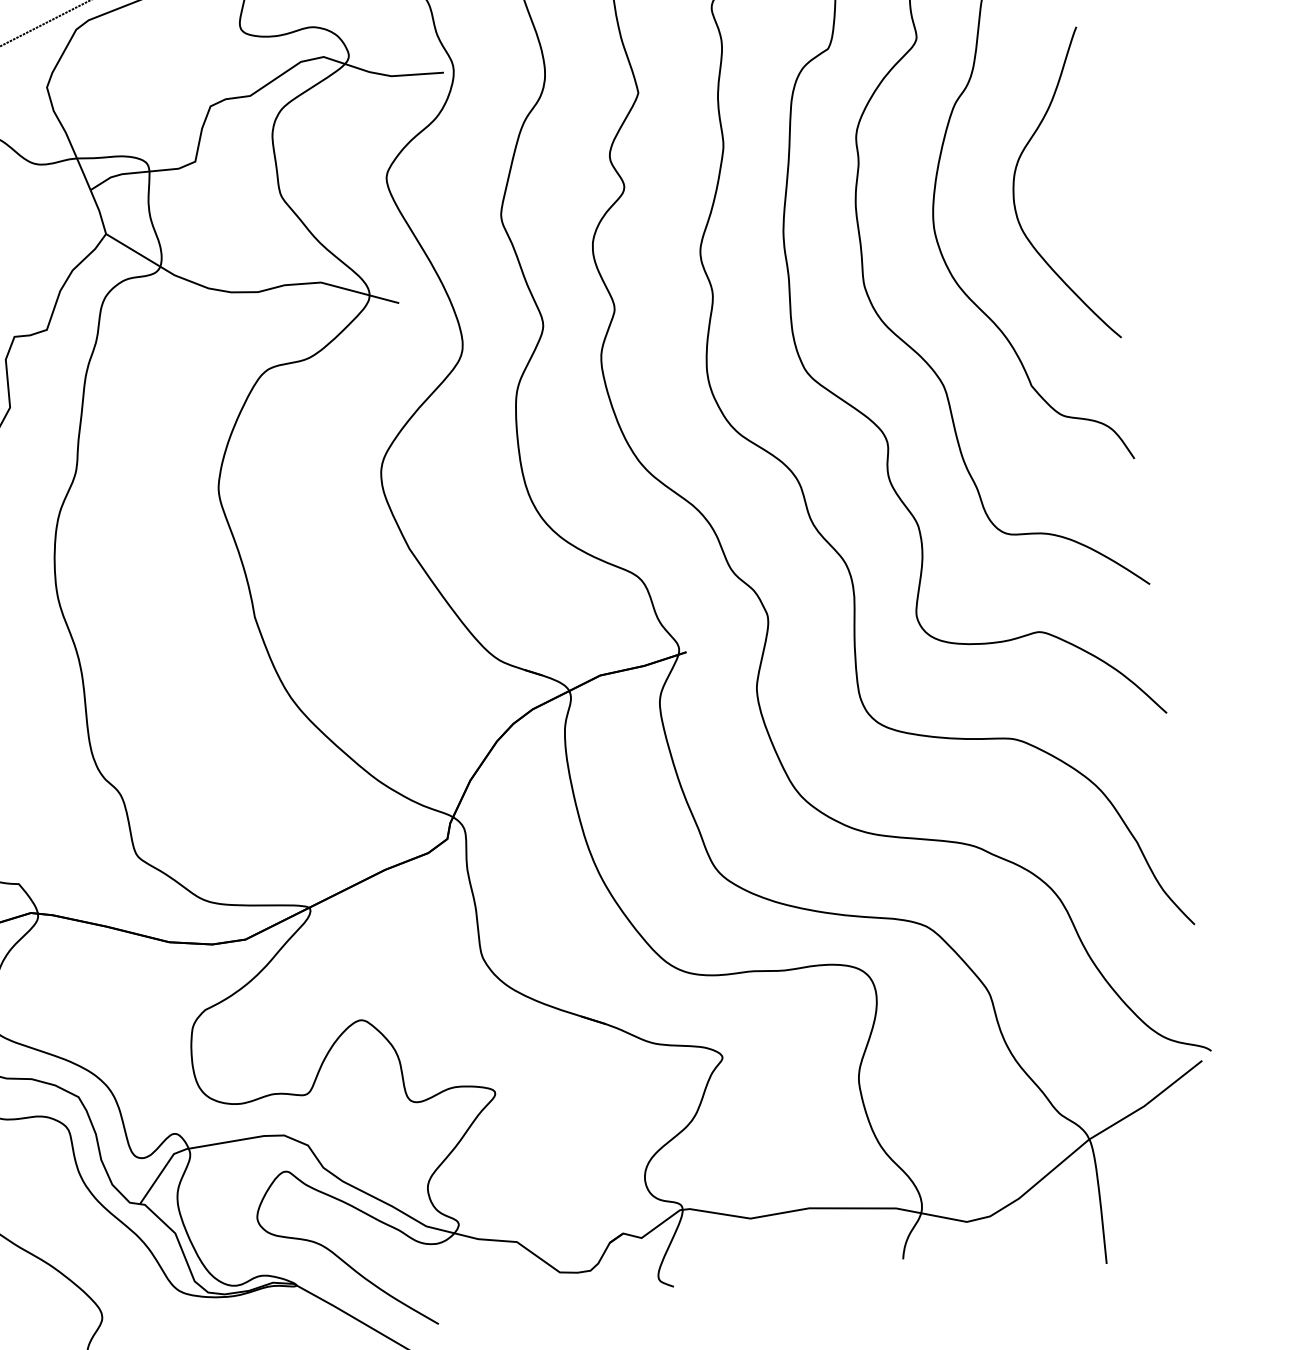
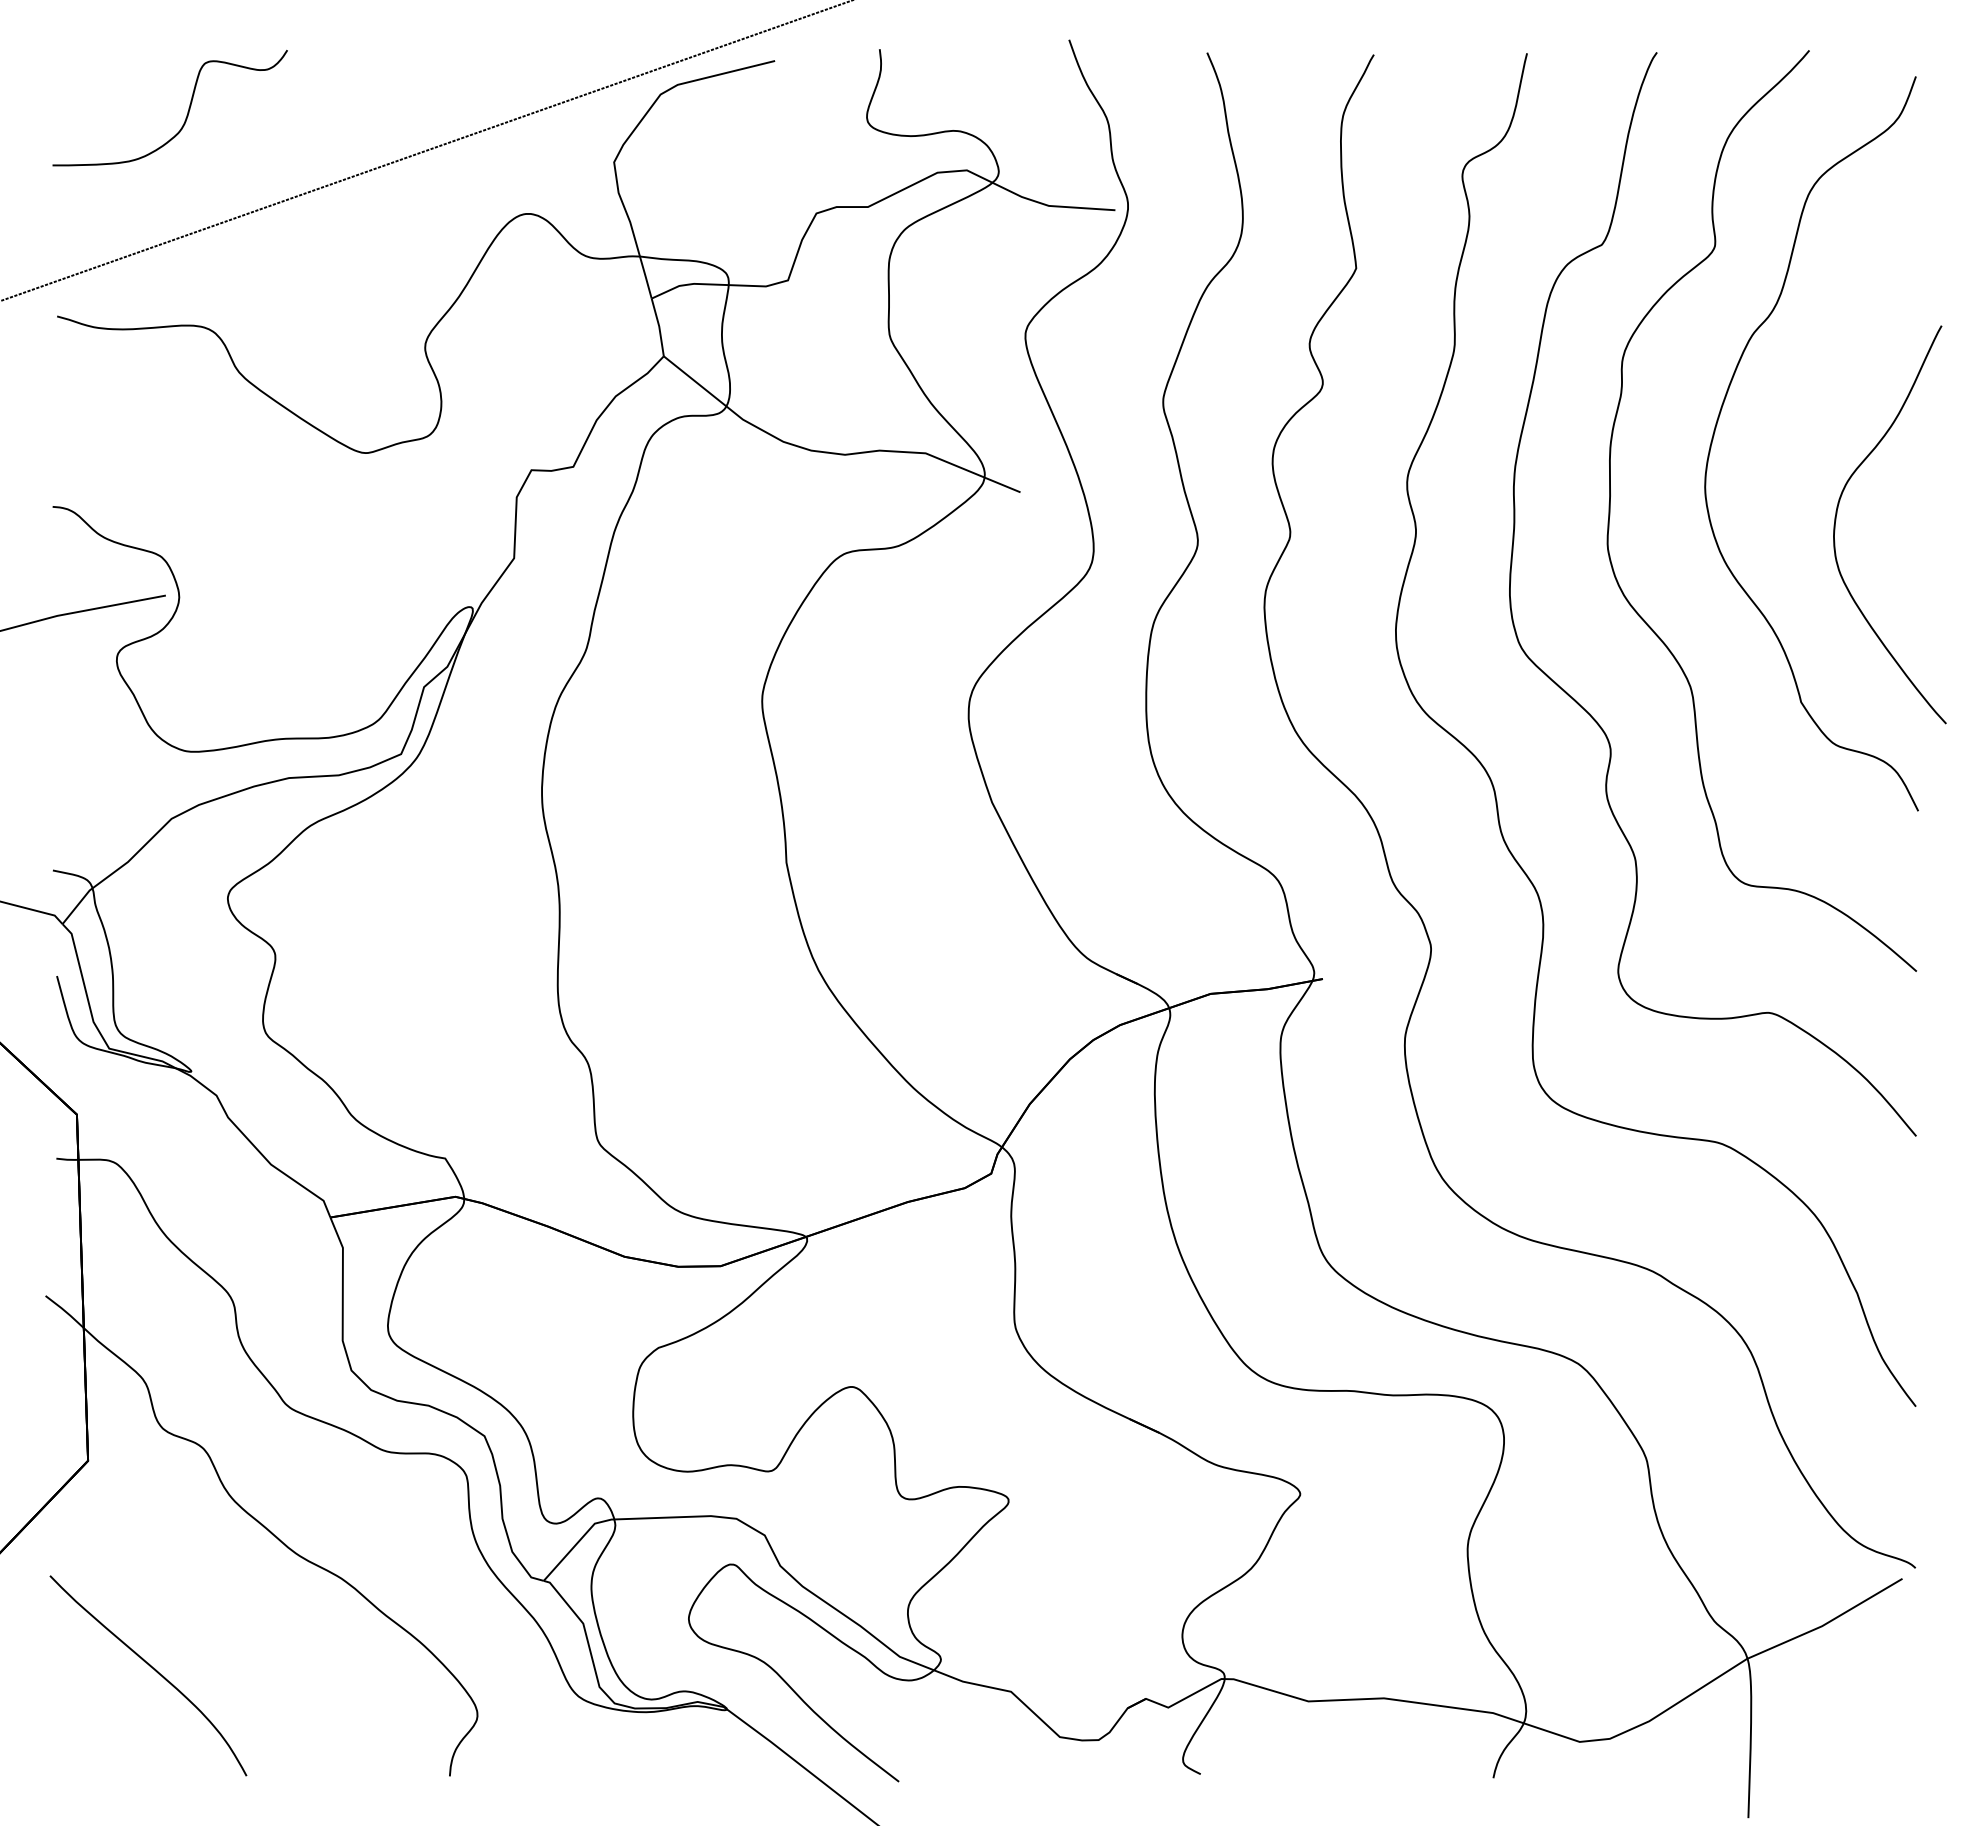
part: (1014, 185) -> (1837, 514), moved

